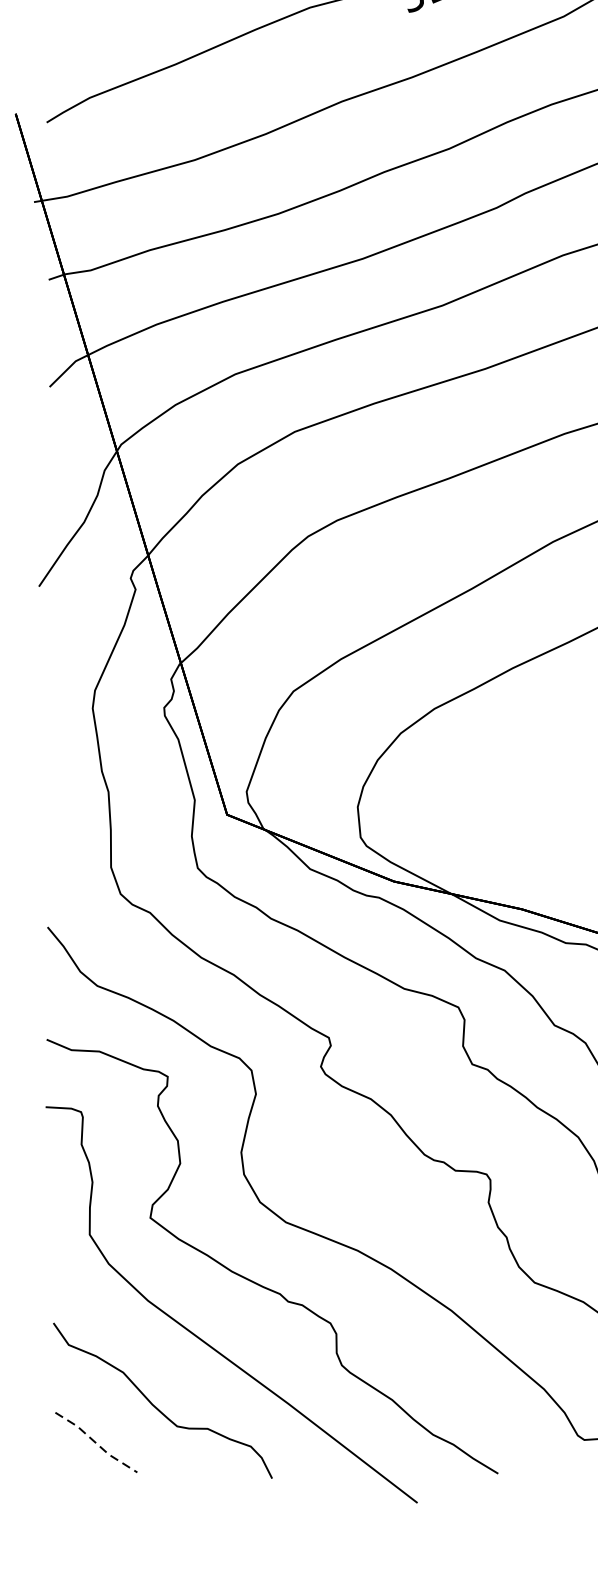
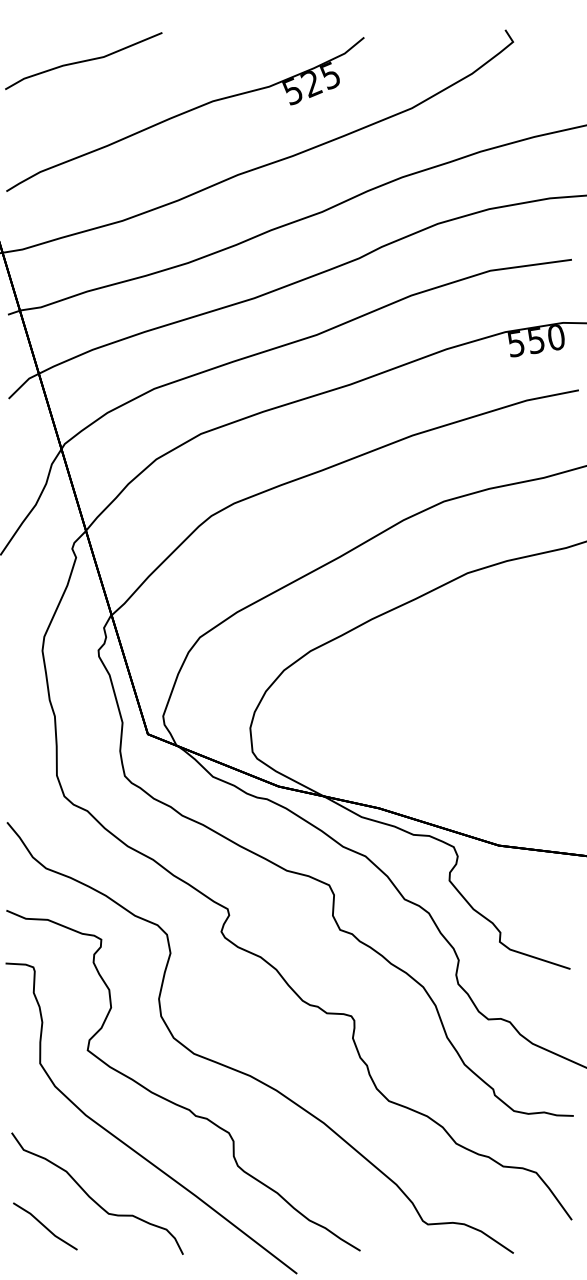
line: (96, 1442) -> (45, 1226), dashed -> solid

